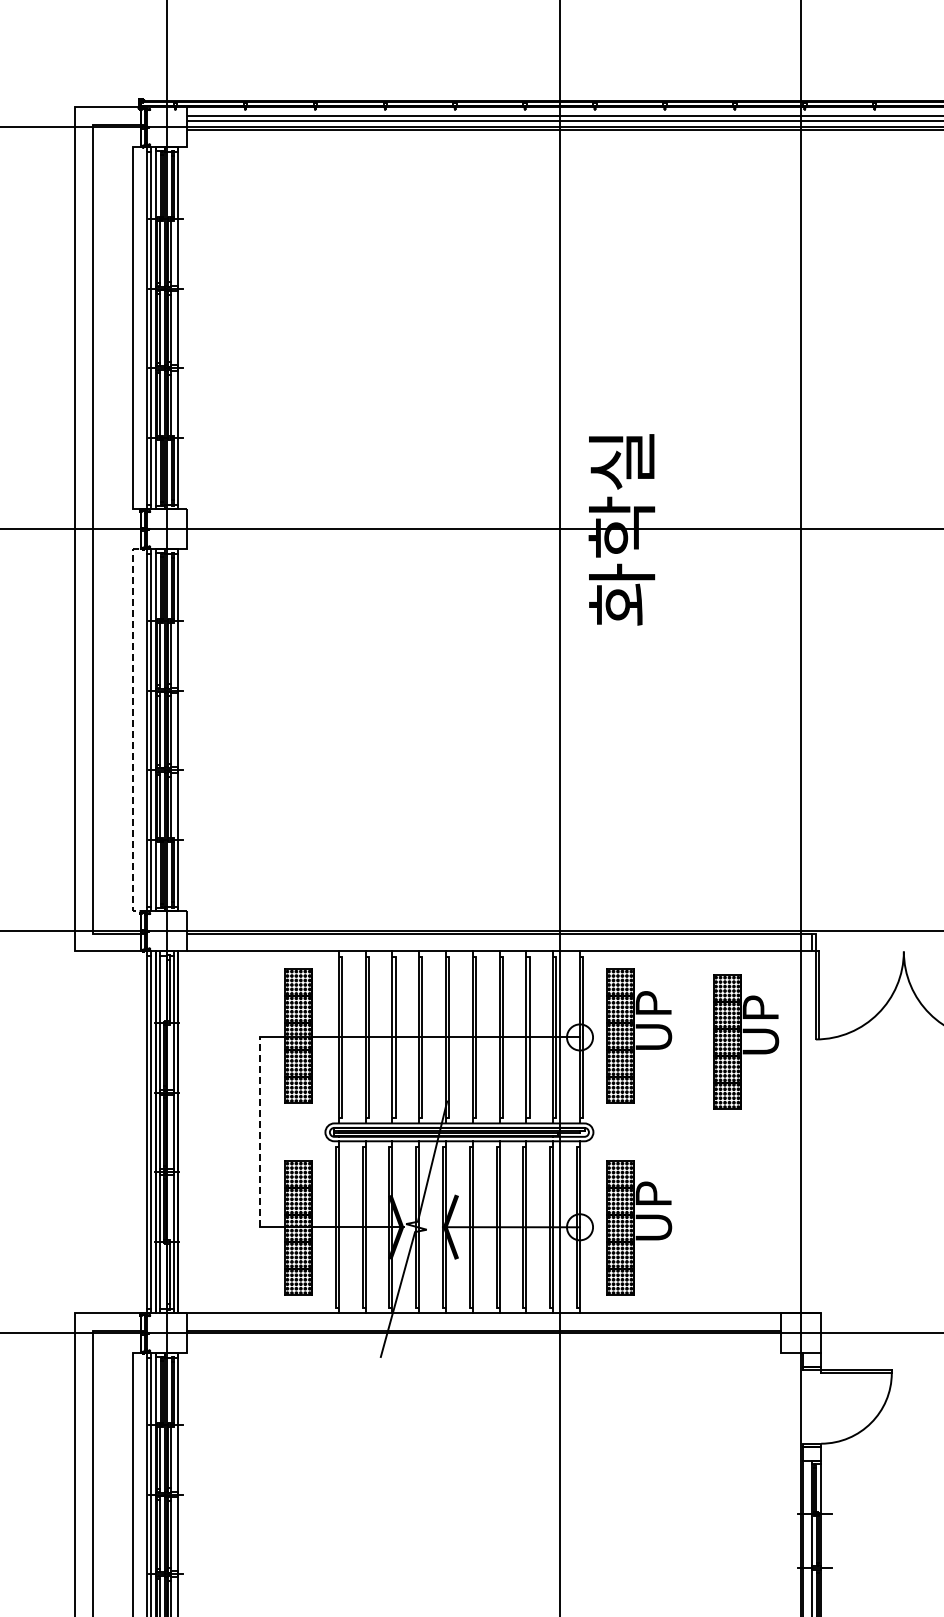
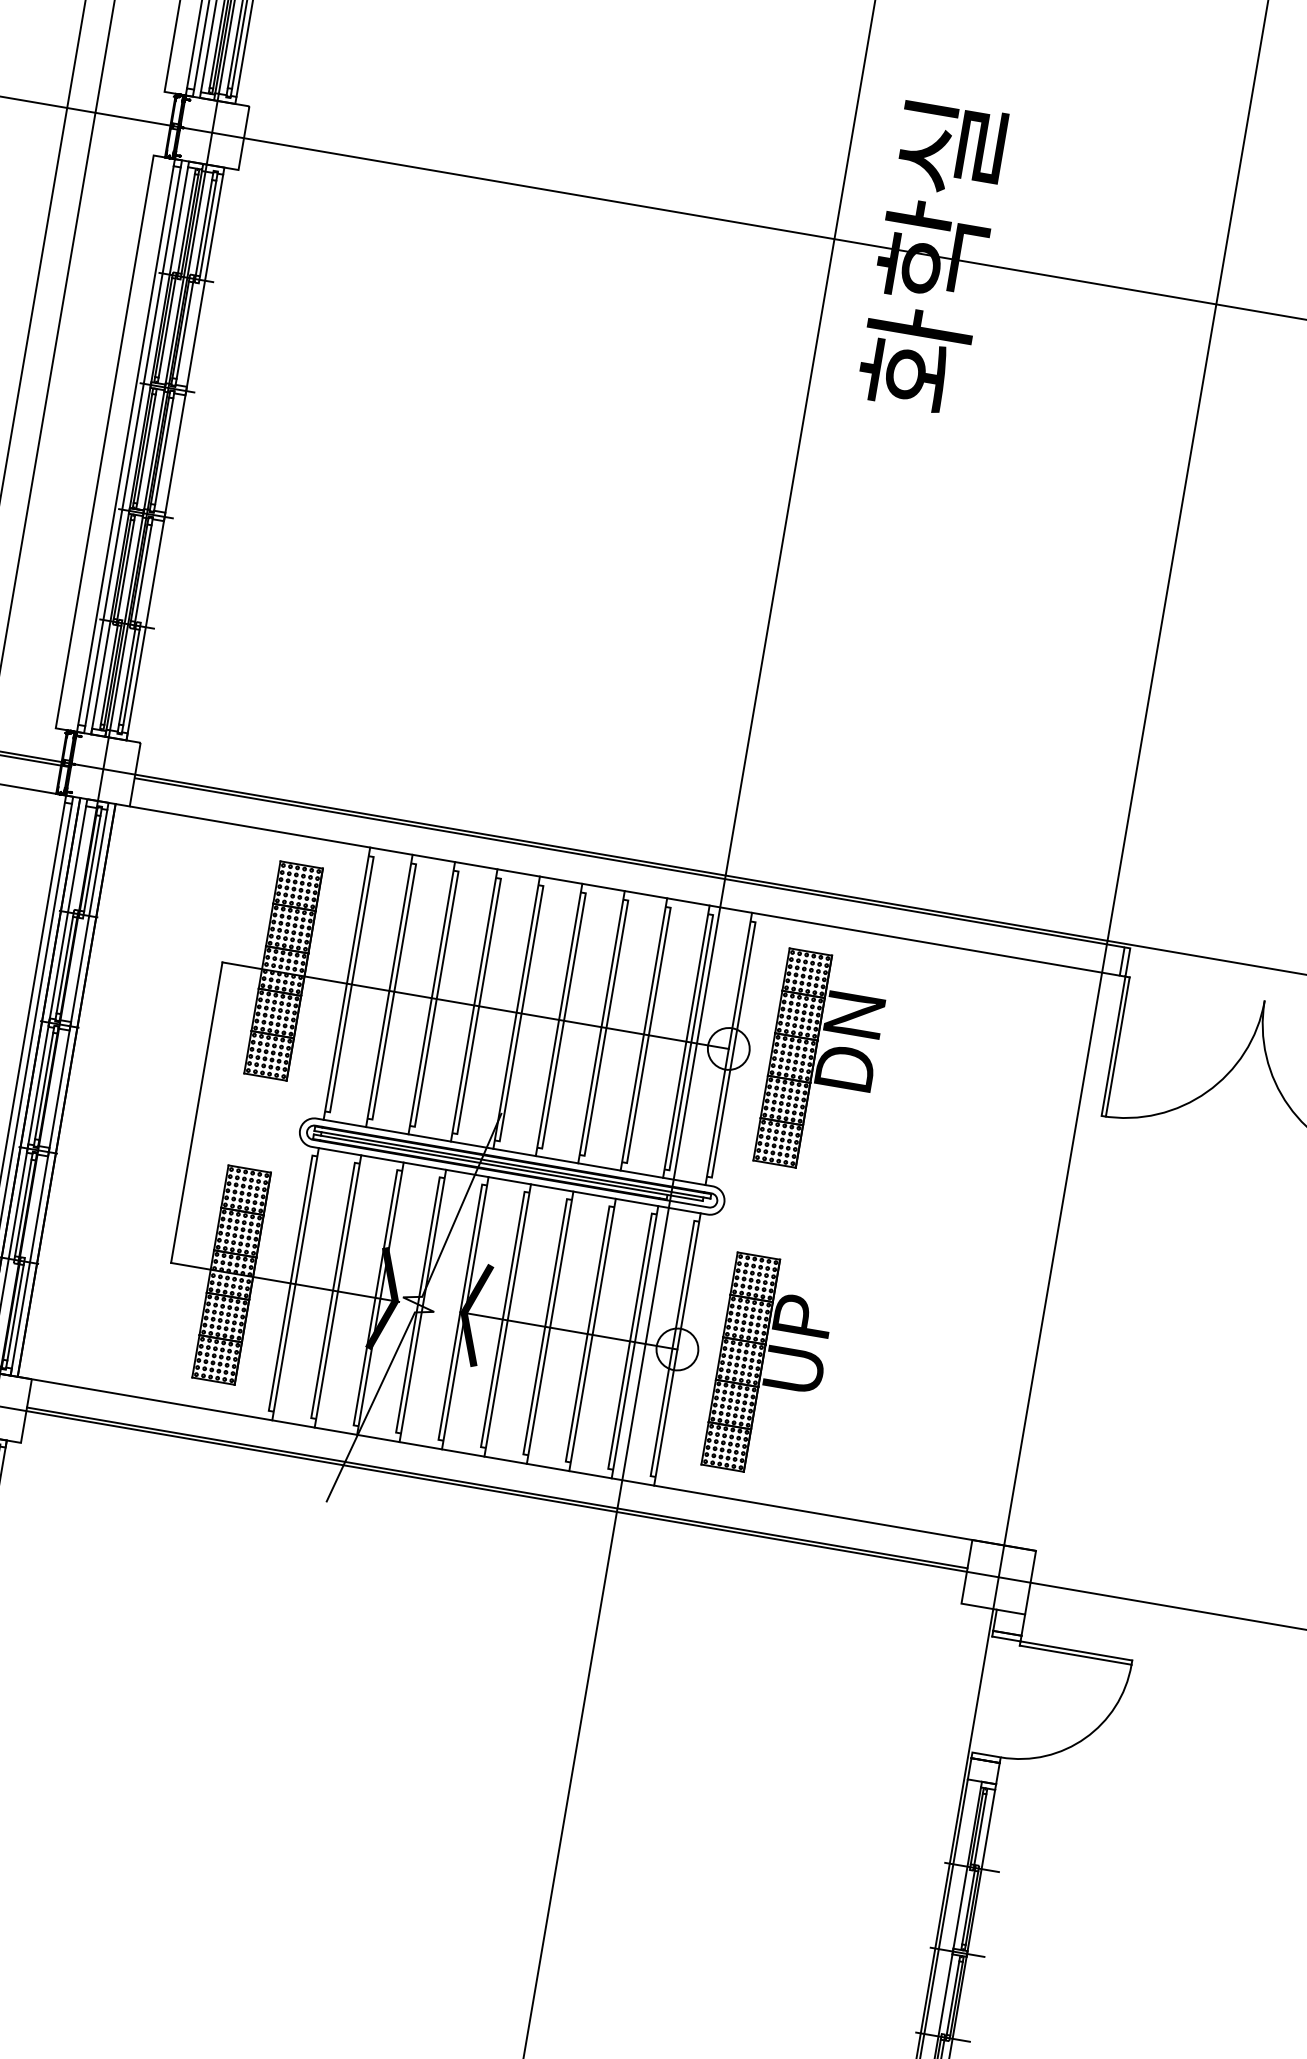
line: (133, 730) -> (104, 442), dashed -> solid
text: (653, 1019) -> (849, 1040), UP -> DN
part: (746, 1041) -> (991, 1100), removed
line: (260, 1132) -> (197, 1112), dashed -> solid

